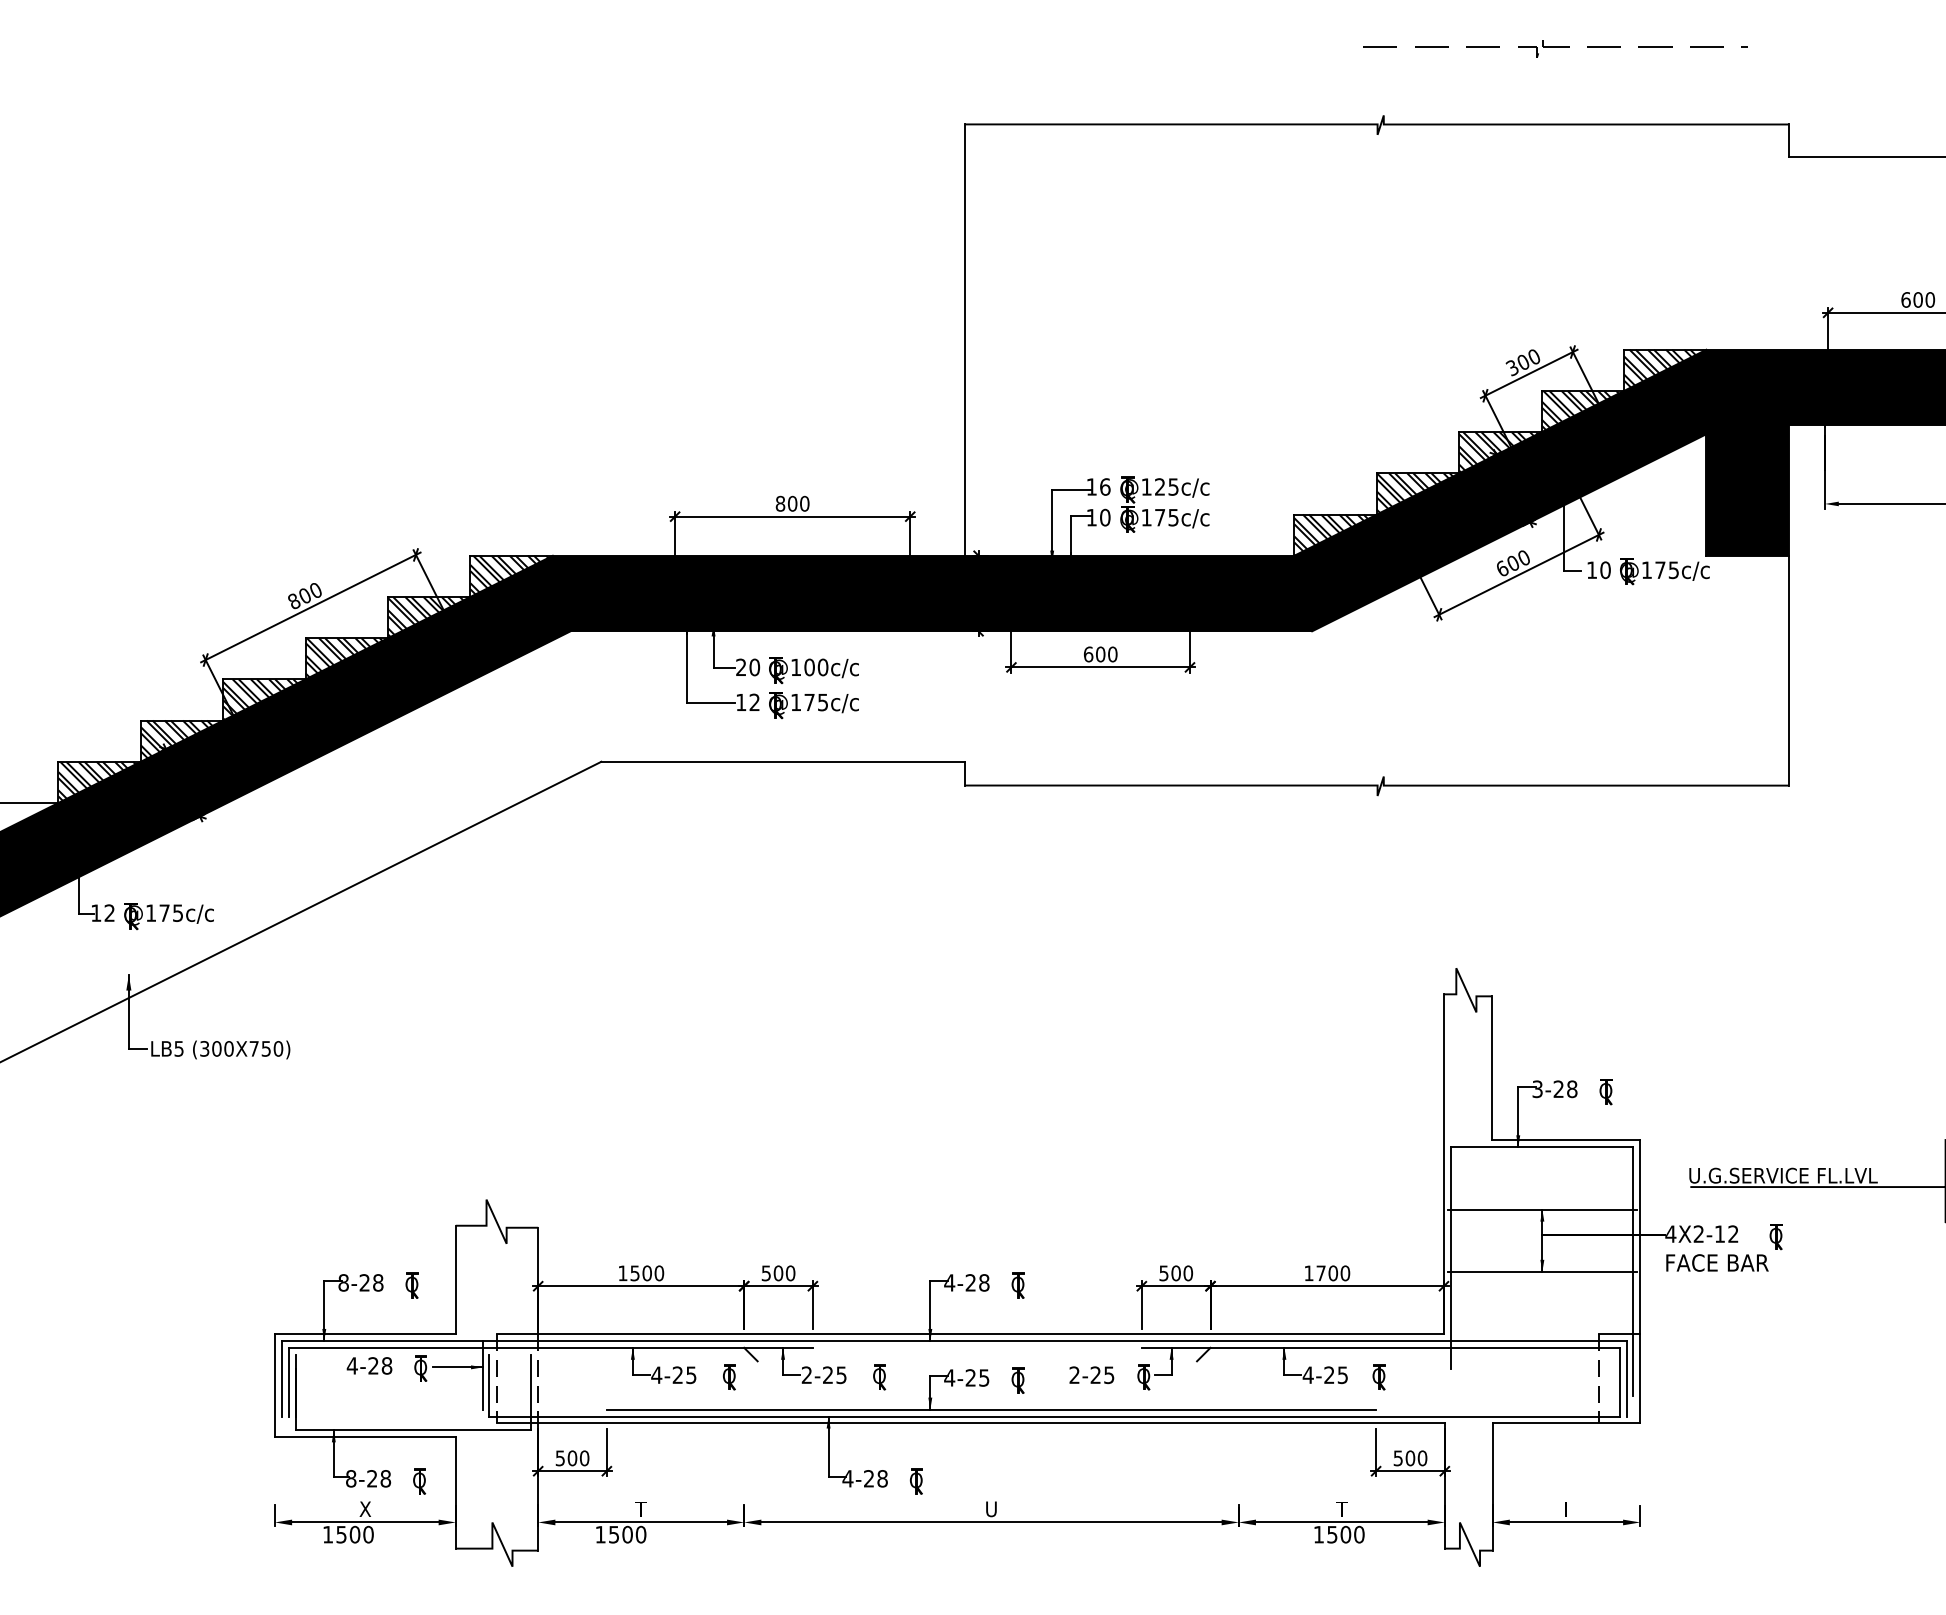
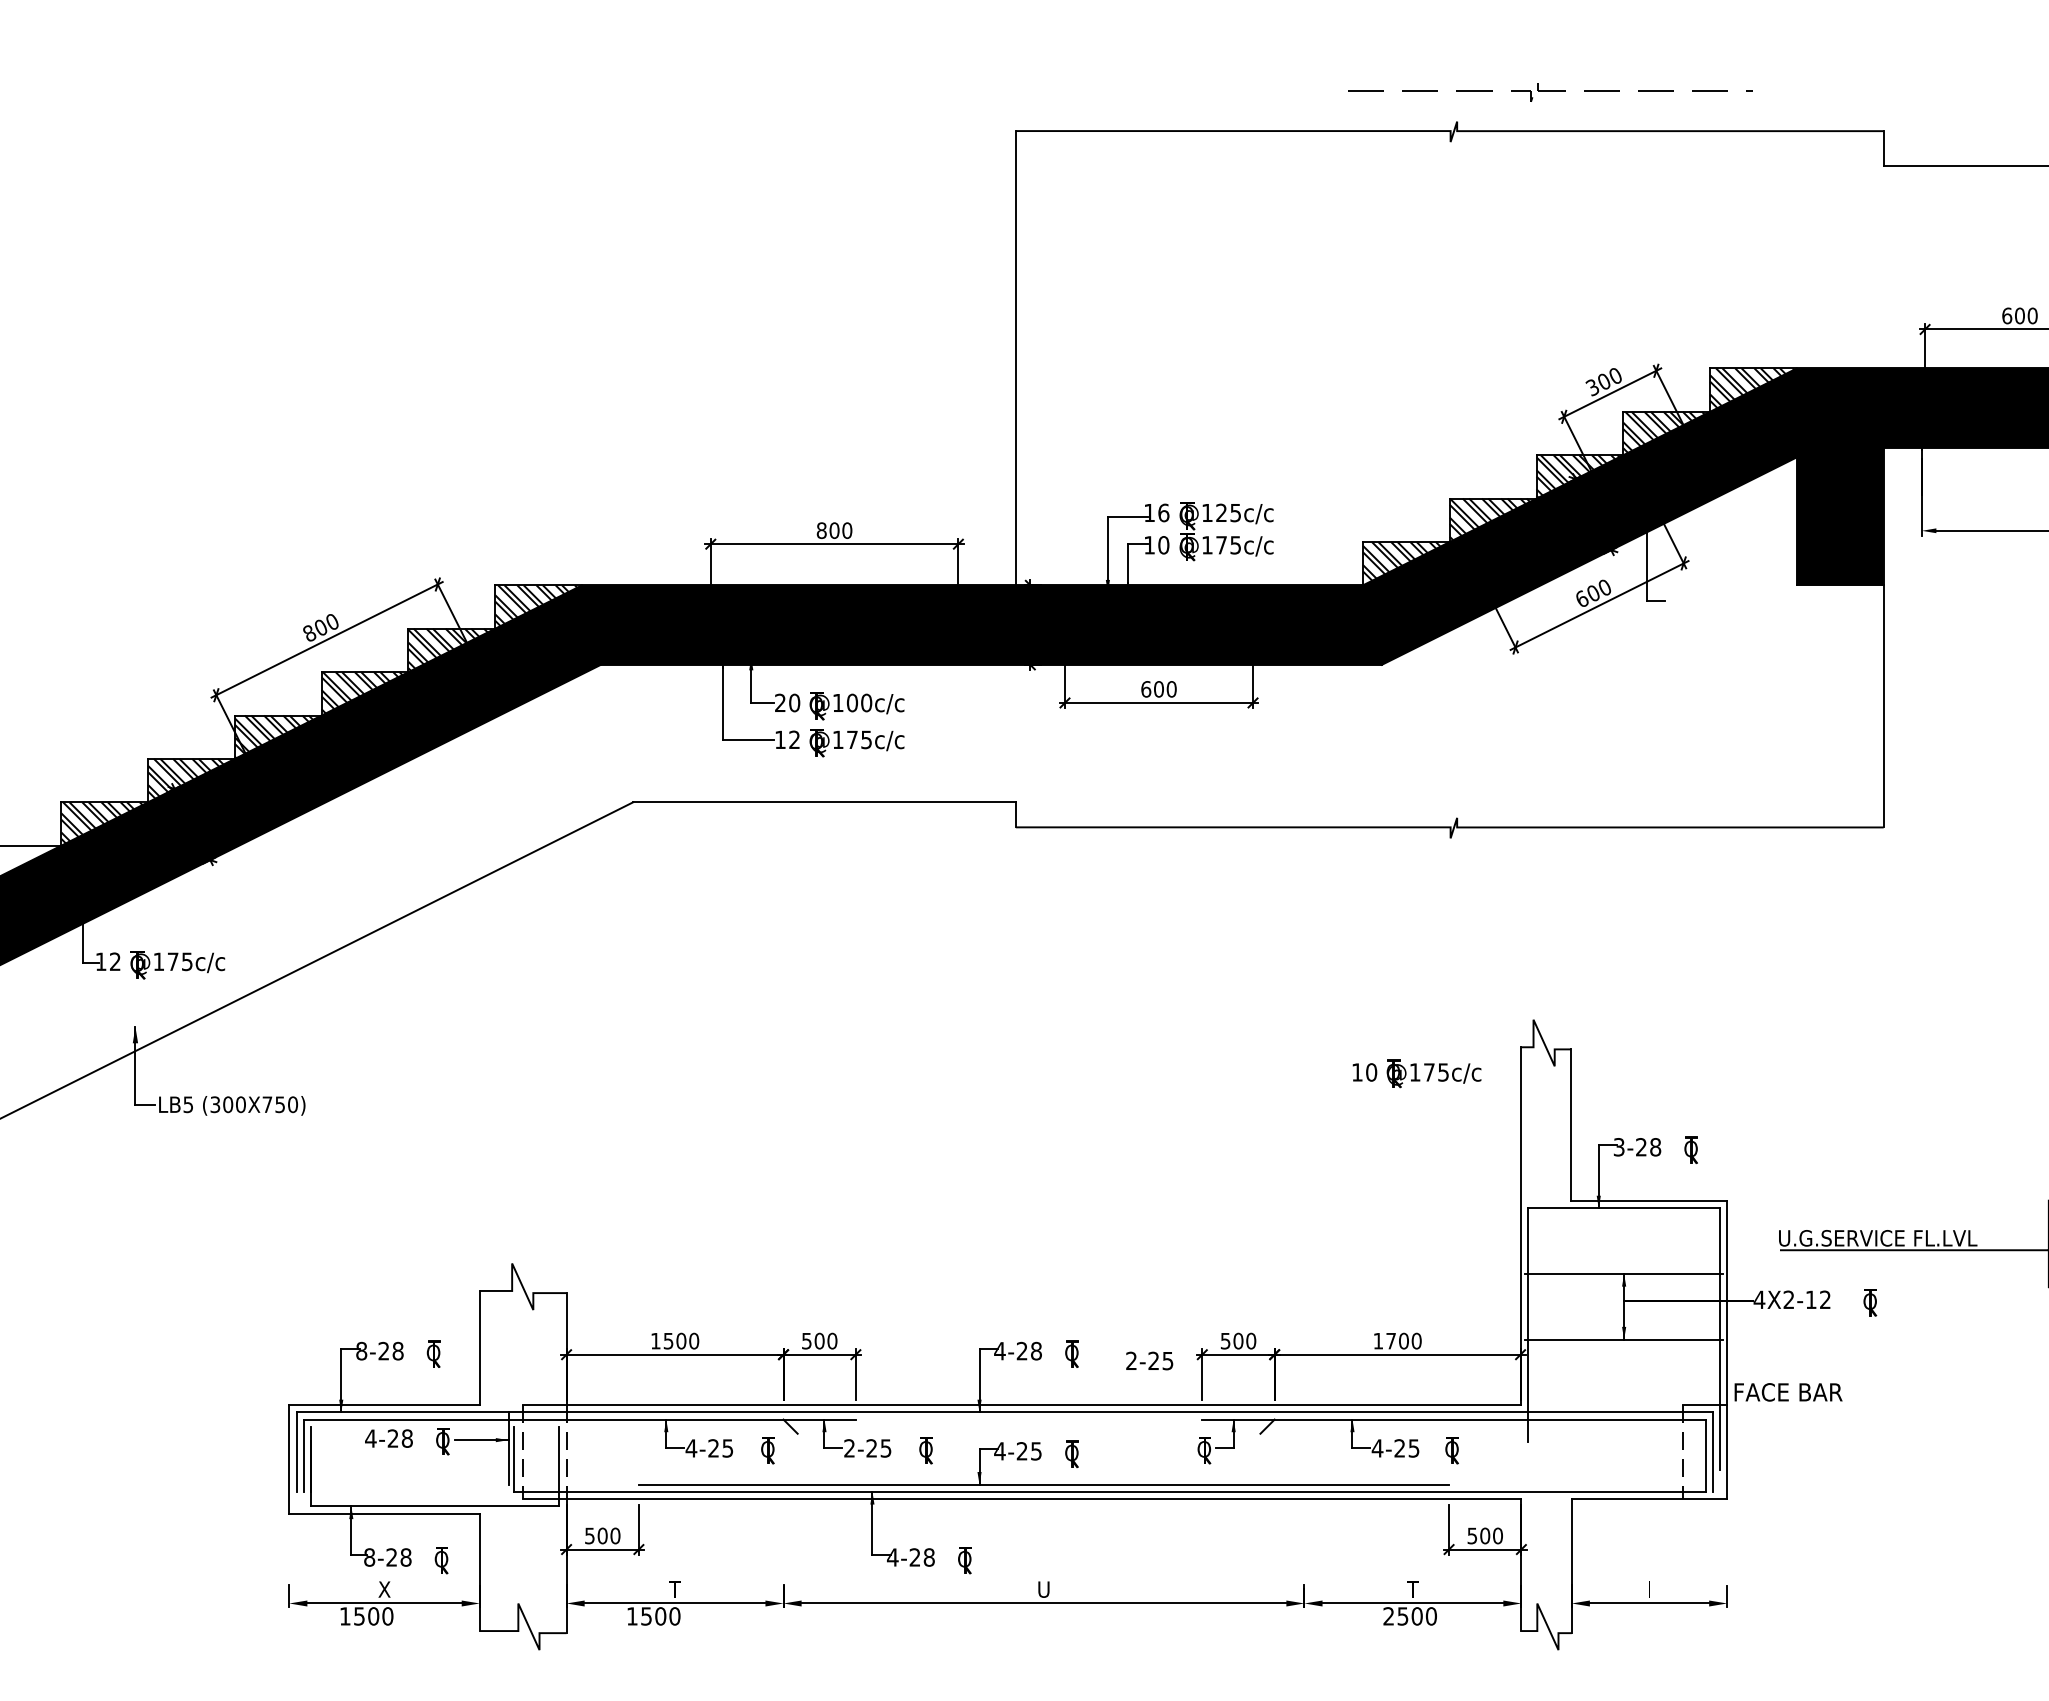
curve: (1555, 47) -> (1550, 91), moved
part: (1648, 571) -> (1416, 1073), moved
text: (1717, 1262) -> (1788, 1391), moved
text: (1091, 1375) -> (1149, 1361), moved
text: (1318, 1534) -> (1388, 1616), 1500 -> 2500

